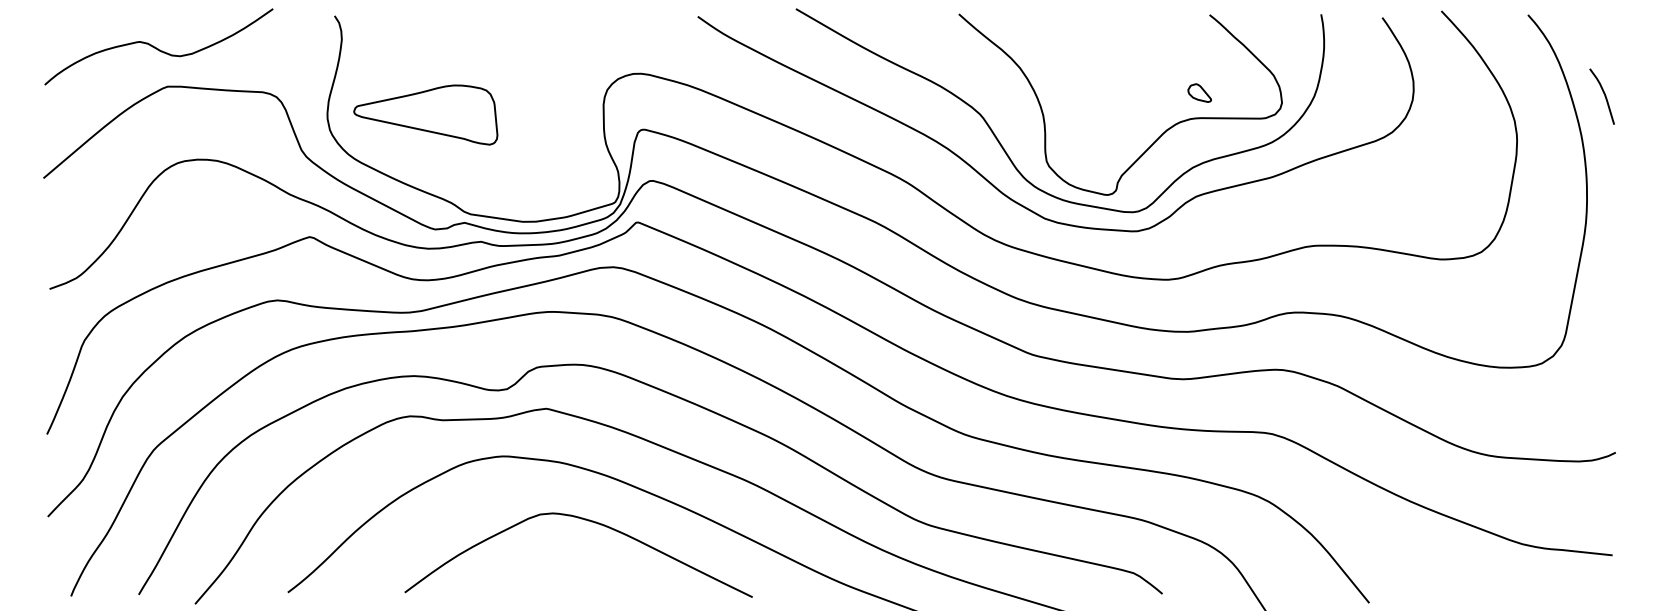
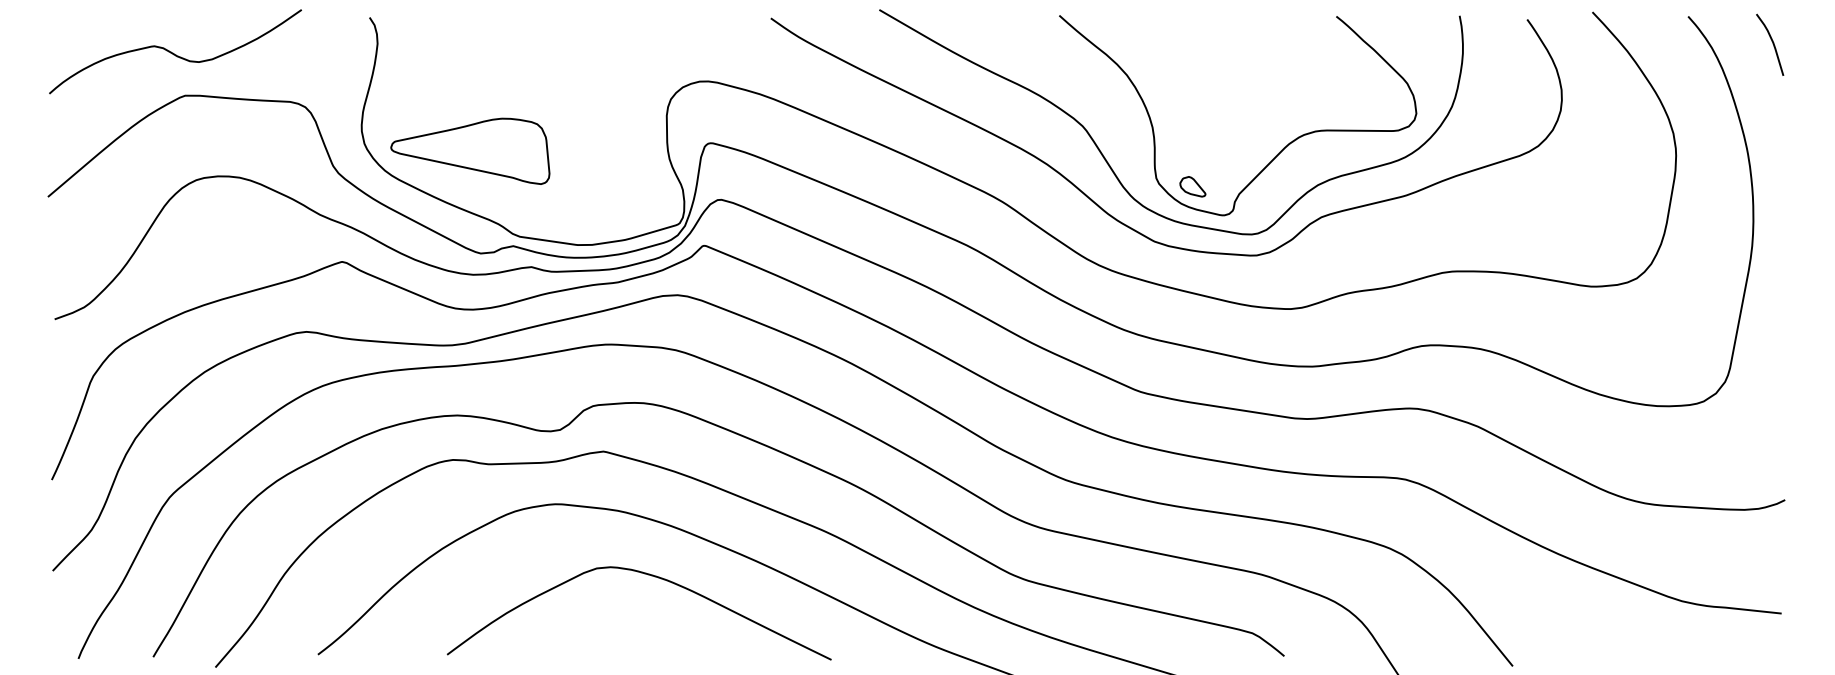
part: (1199, 92) -> (1192, 186), moved
curve: (1603, 94) -> (1771, 42), moved
part: (425, 114) -> (470, 150), moved

